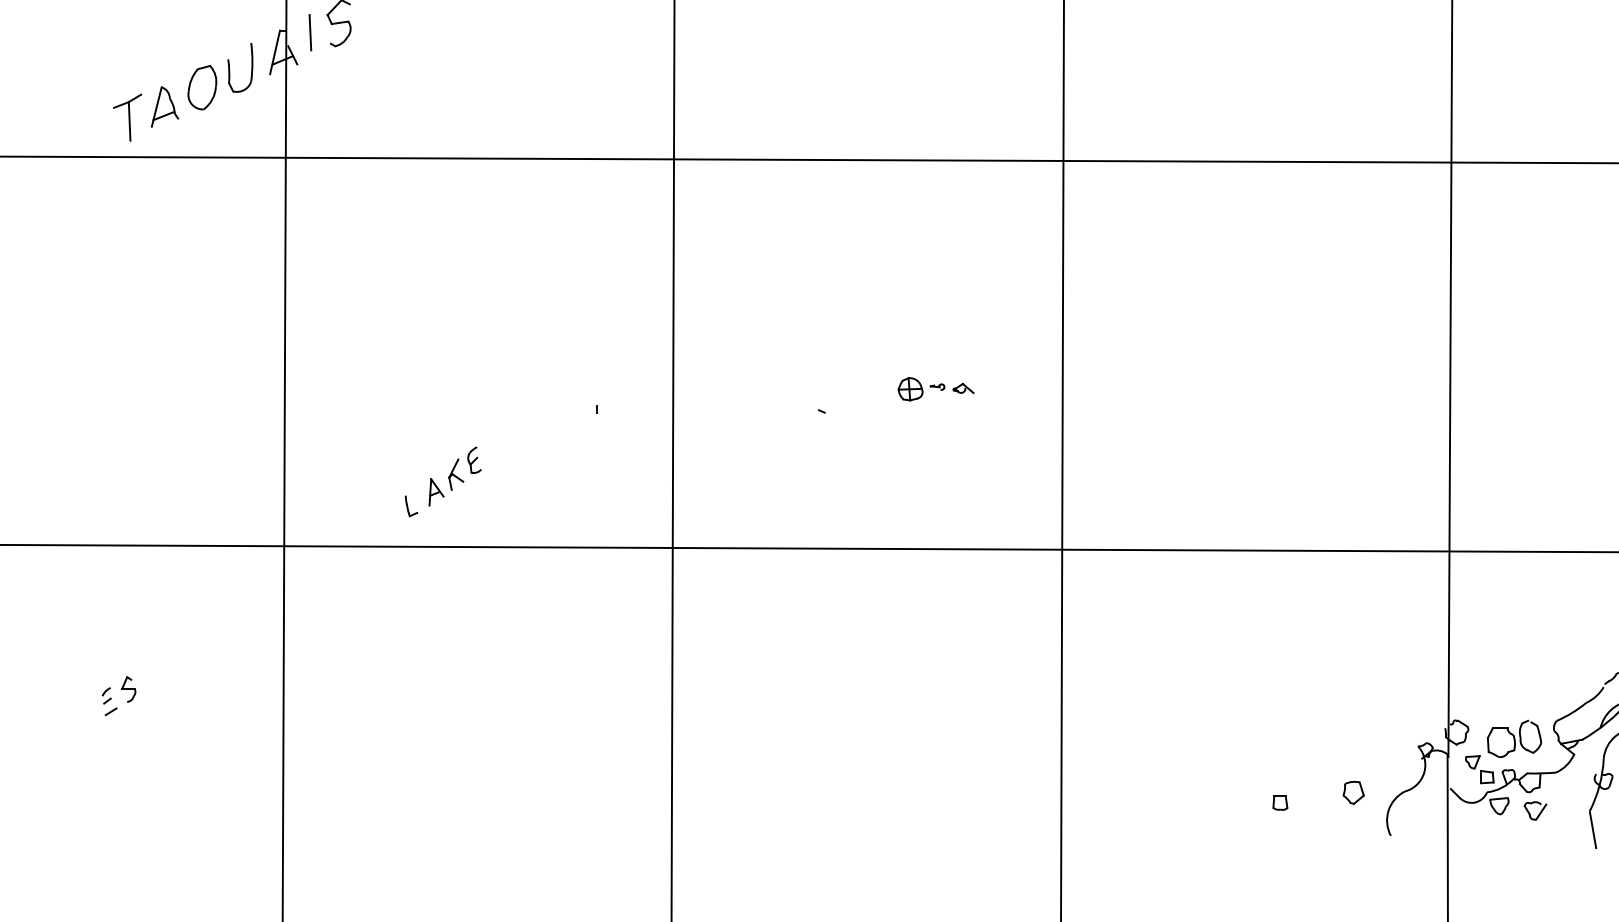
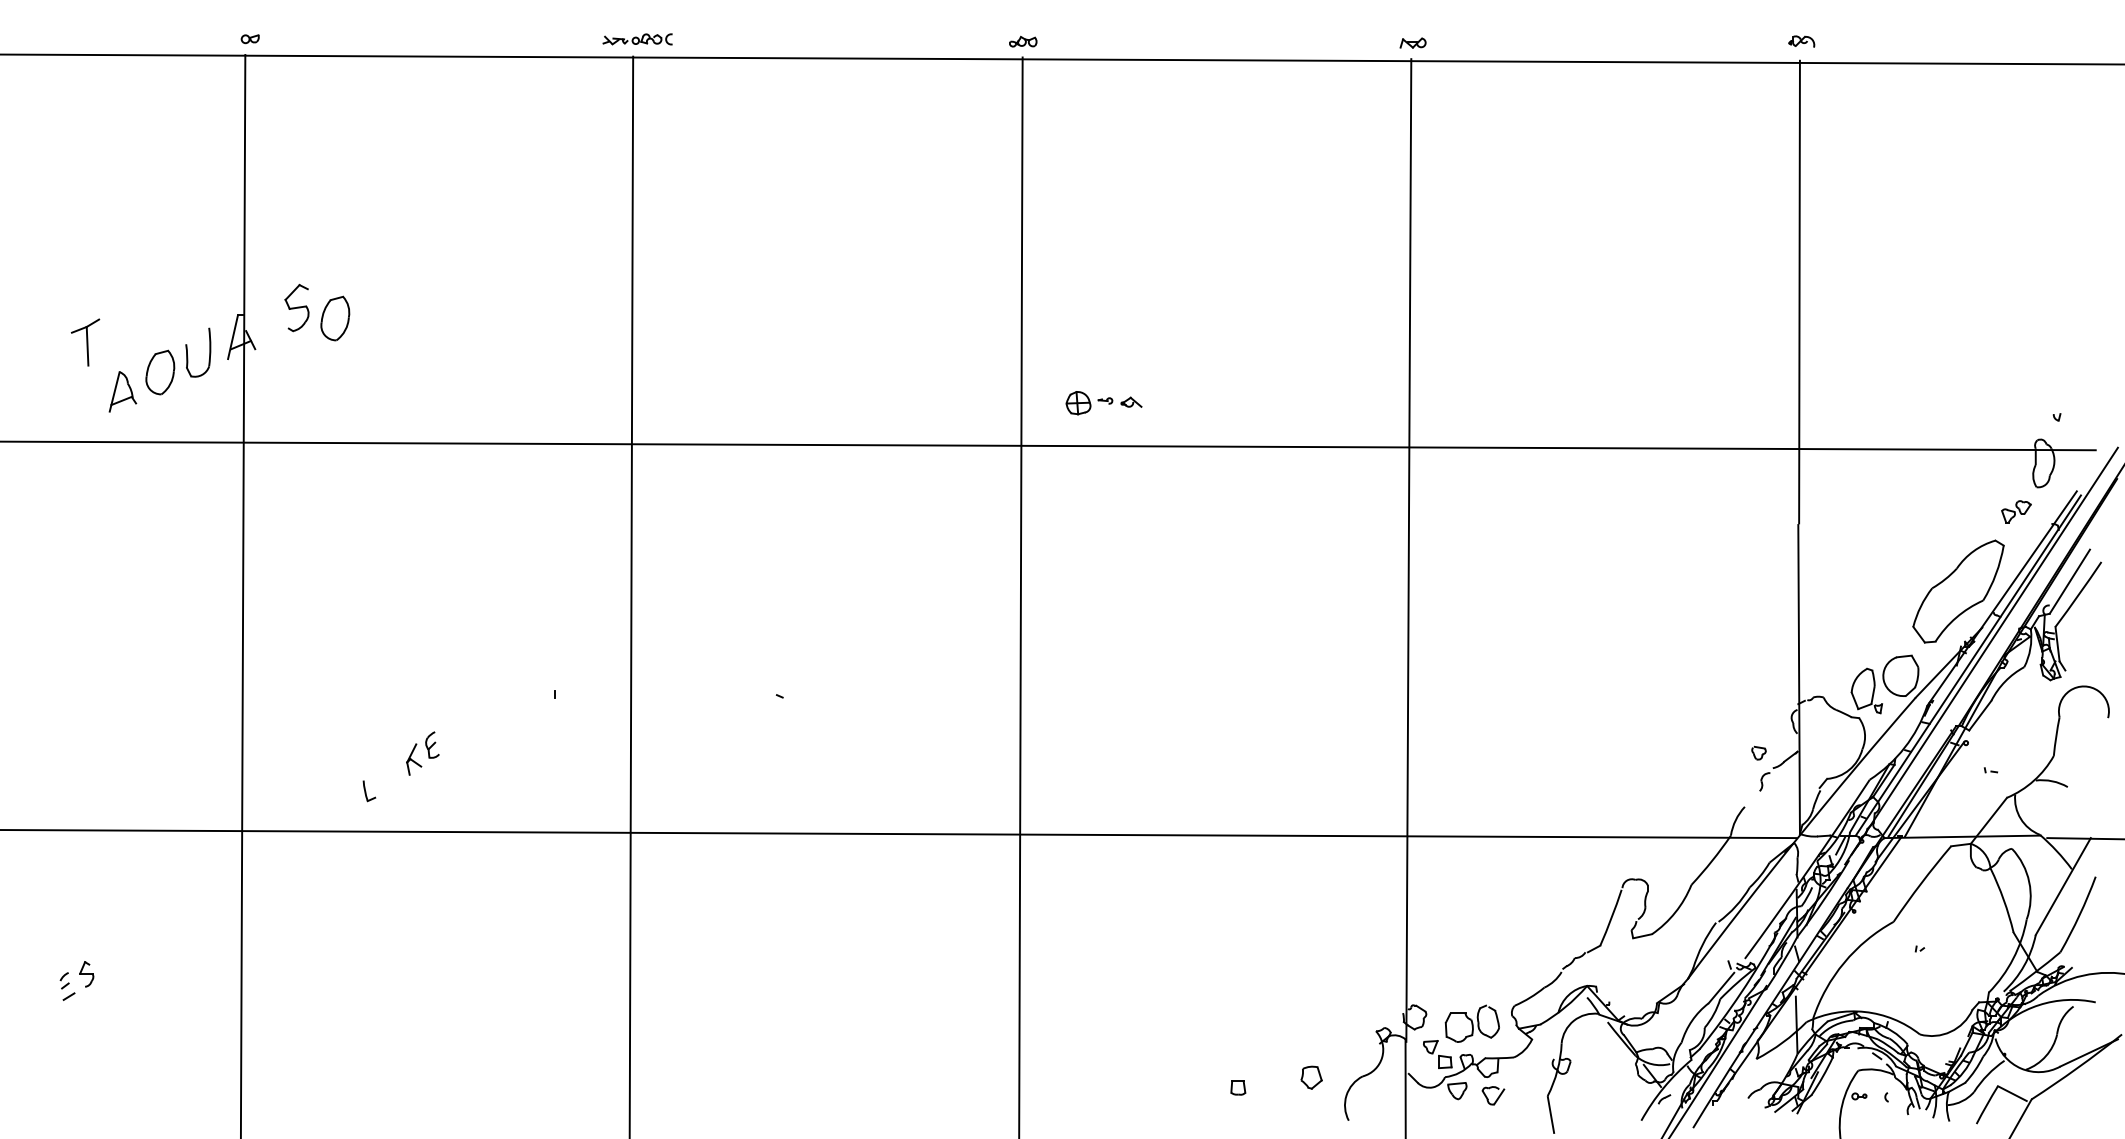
line: (310, 32) -> (268, 317), removed
part: (377, 33) -> (335, 318), added
part: (127, 117) -> (85, 342), moved
part: (935, 389) -> (1103, 403), moved
part: (436, 492) -> (394, 777), removed

